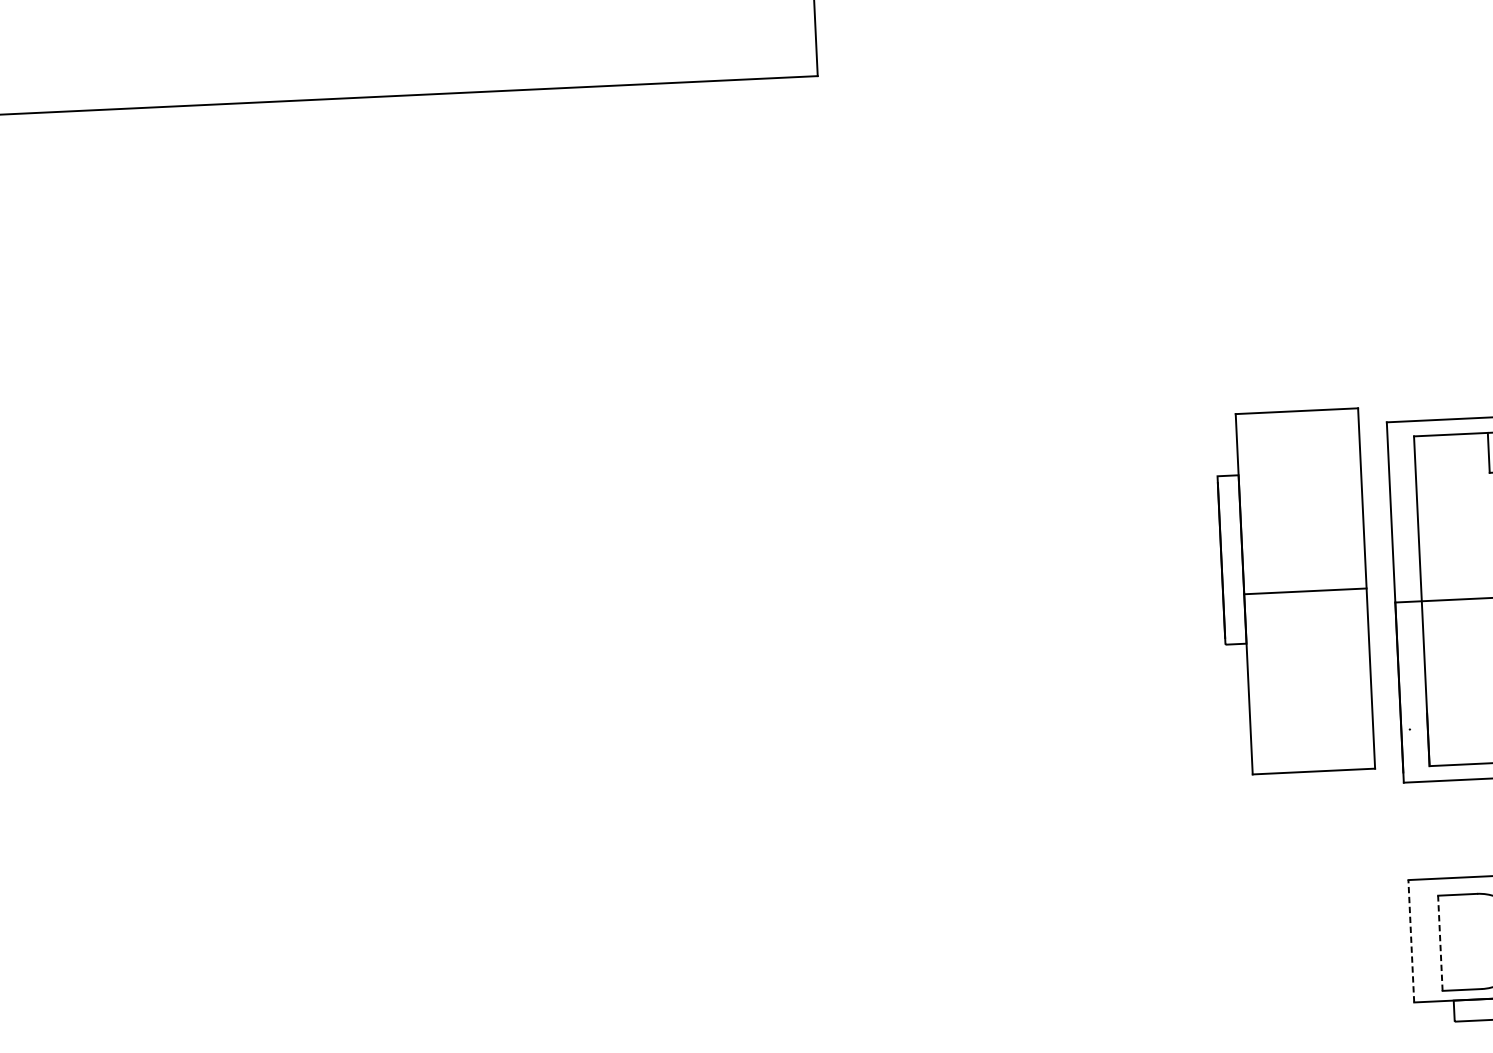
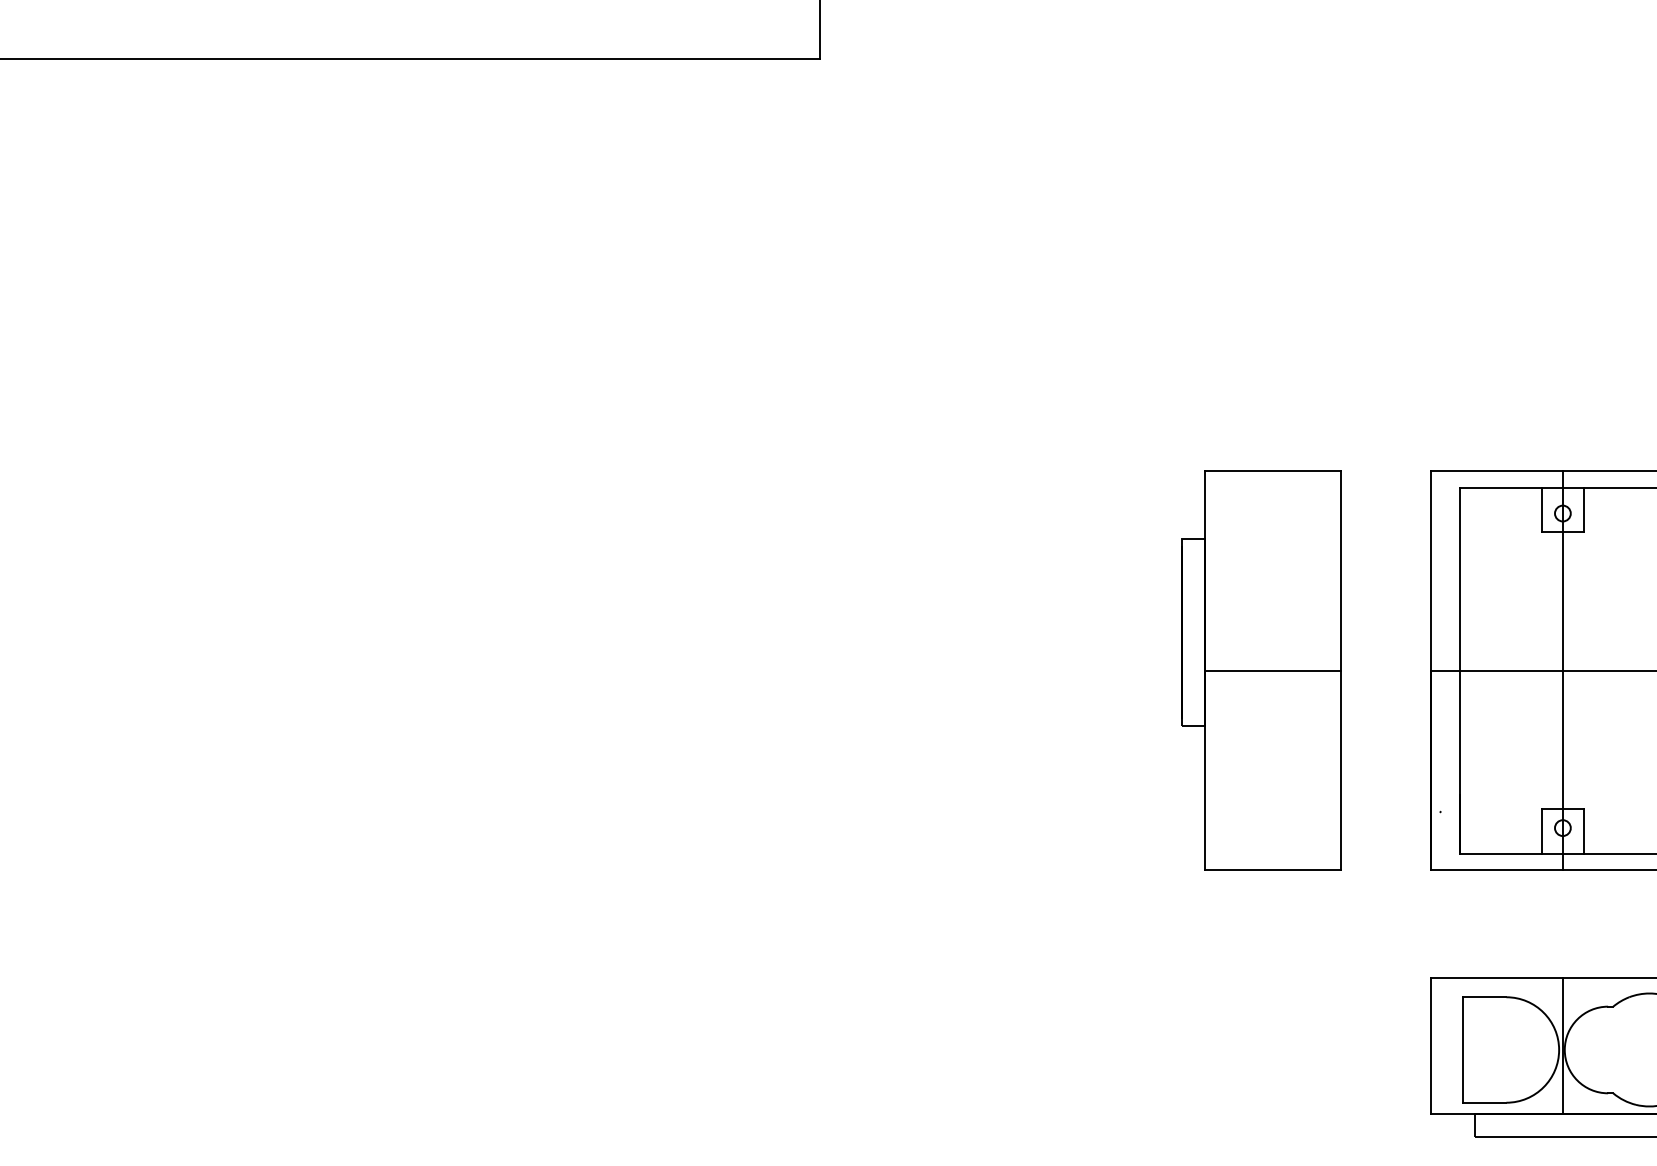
part: (1294, 591) -> (1261, 670), moved
line: (1411, 941) -> (1431, 1046), dashed -> solid
line: (1440, 943) -> (1463, 1050), dashed -> solid

